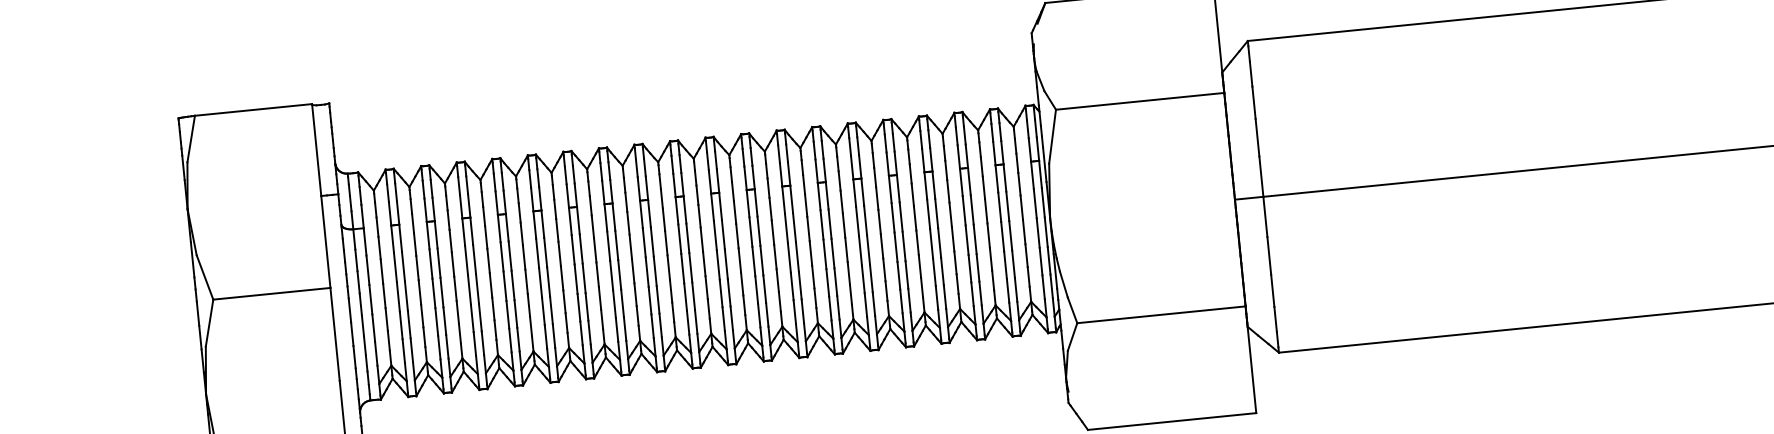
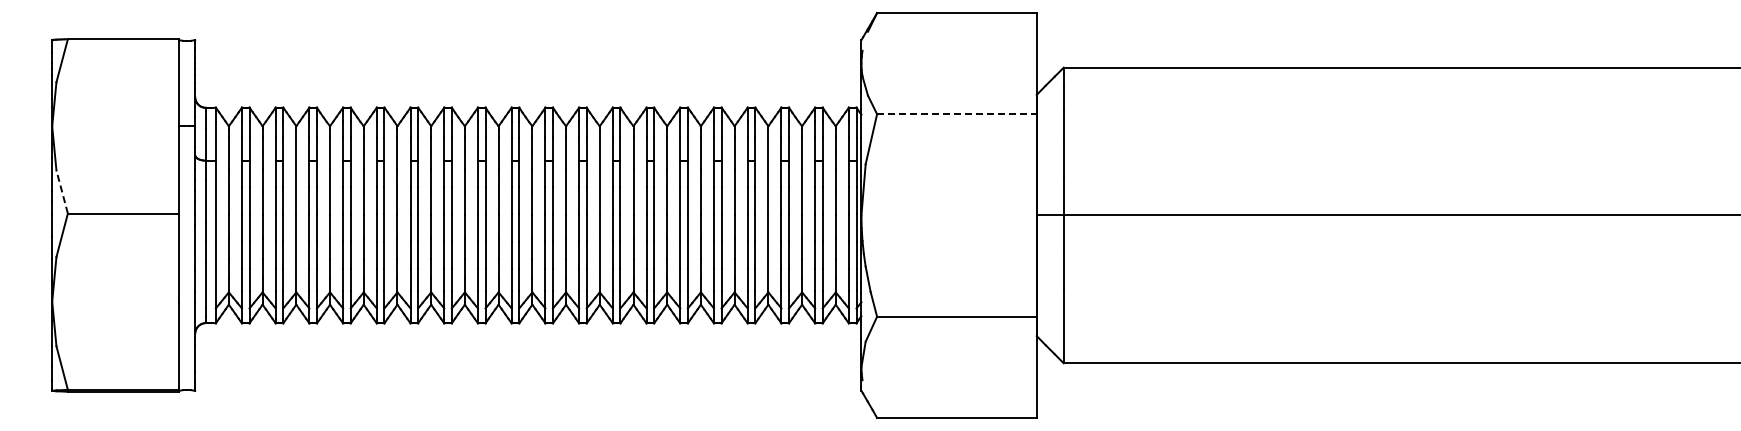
line: (1139, 101) -> (956, 114), solid -> dashed
line: (205, 276) -> (62, 191), solid -> dashed

